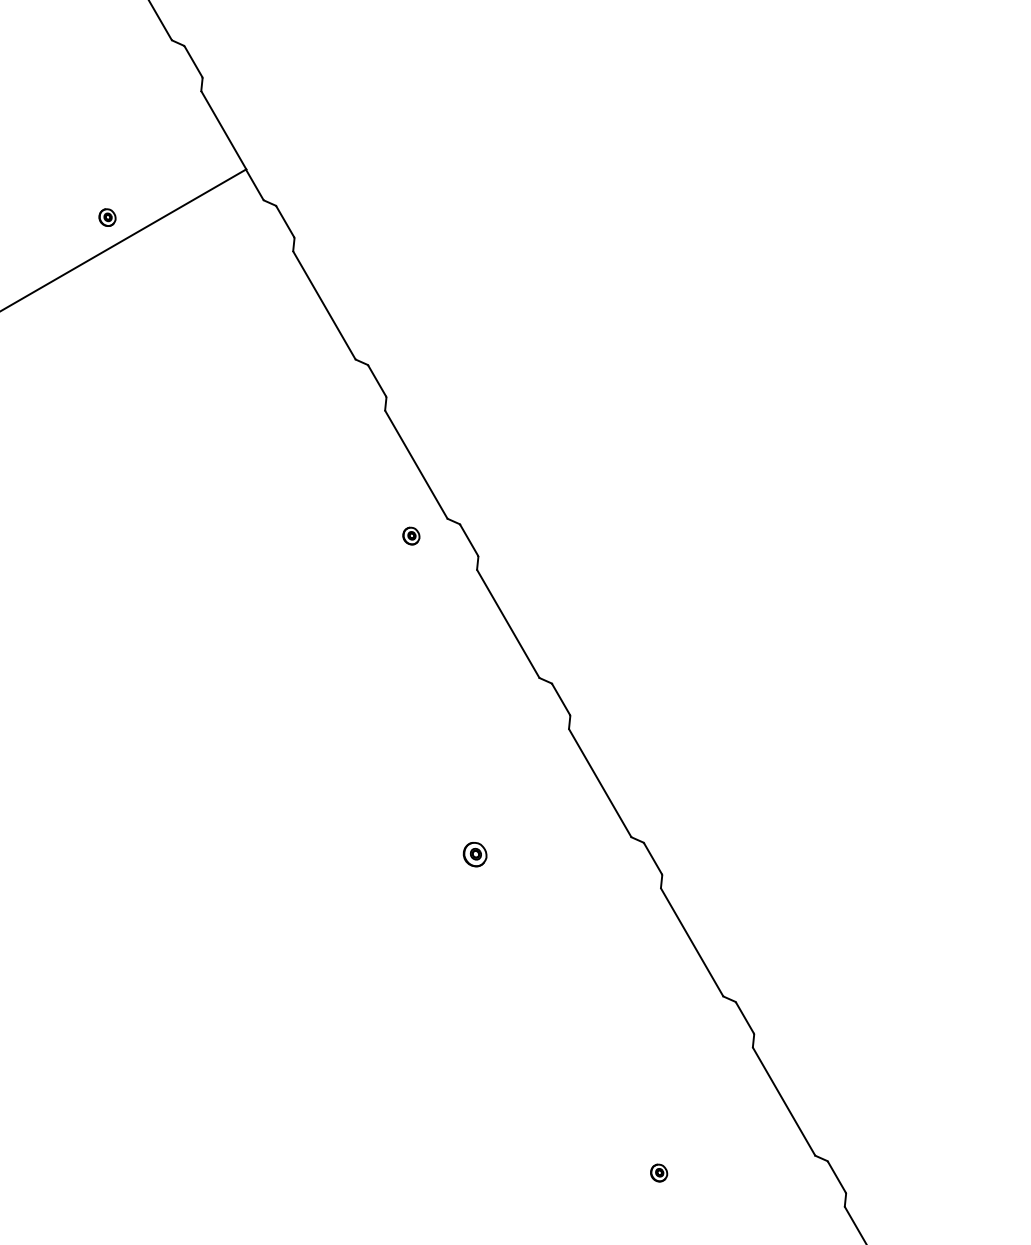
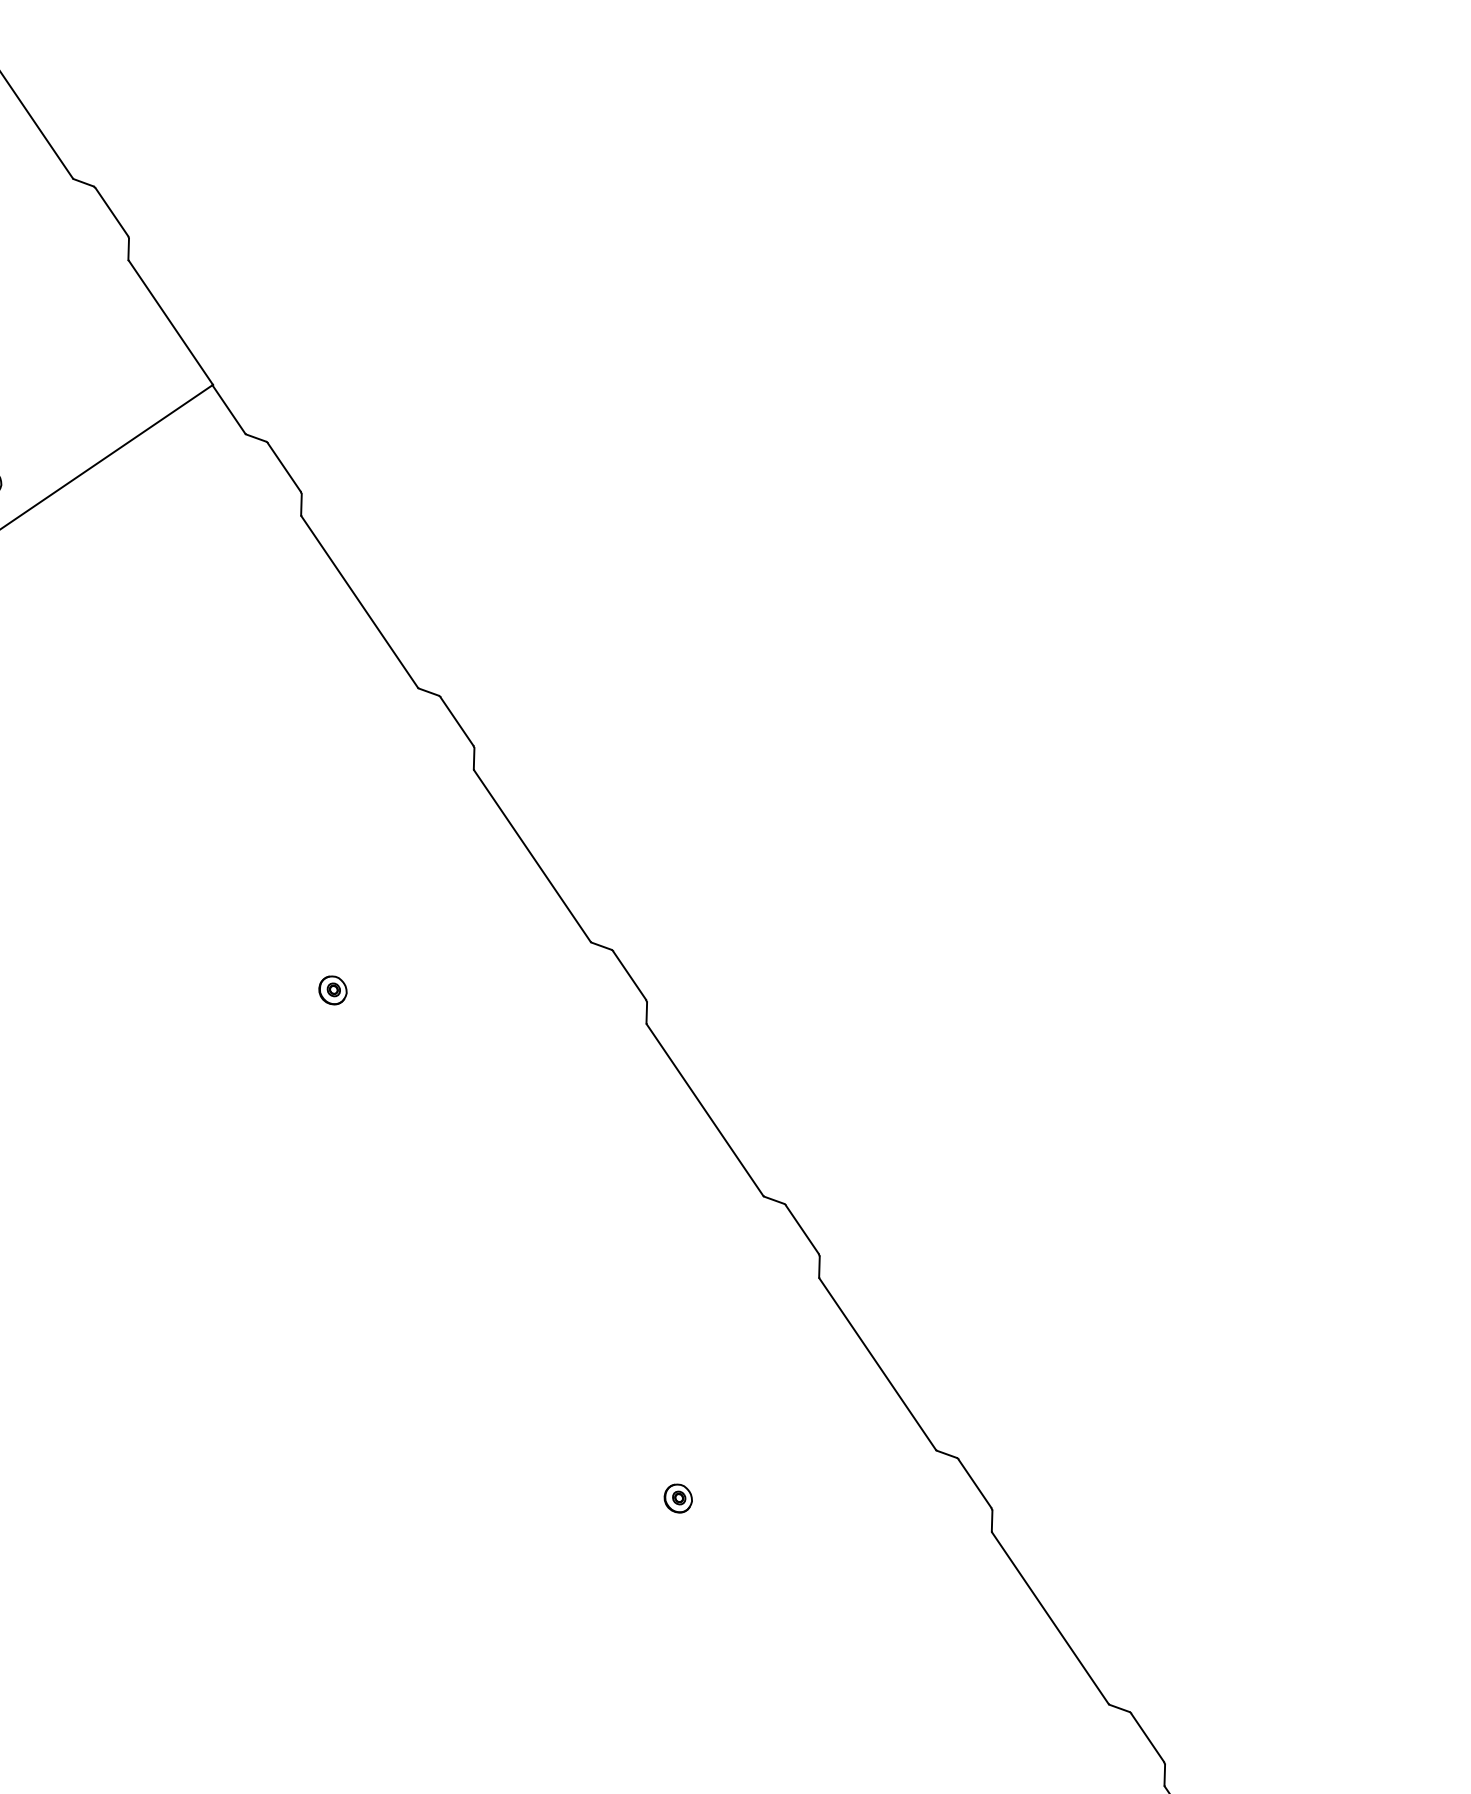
part: (411, 535) -> (333, 989), moved
part: (475, 854) -> (678, 1498), size x0.71

